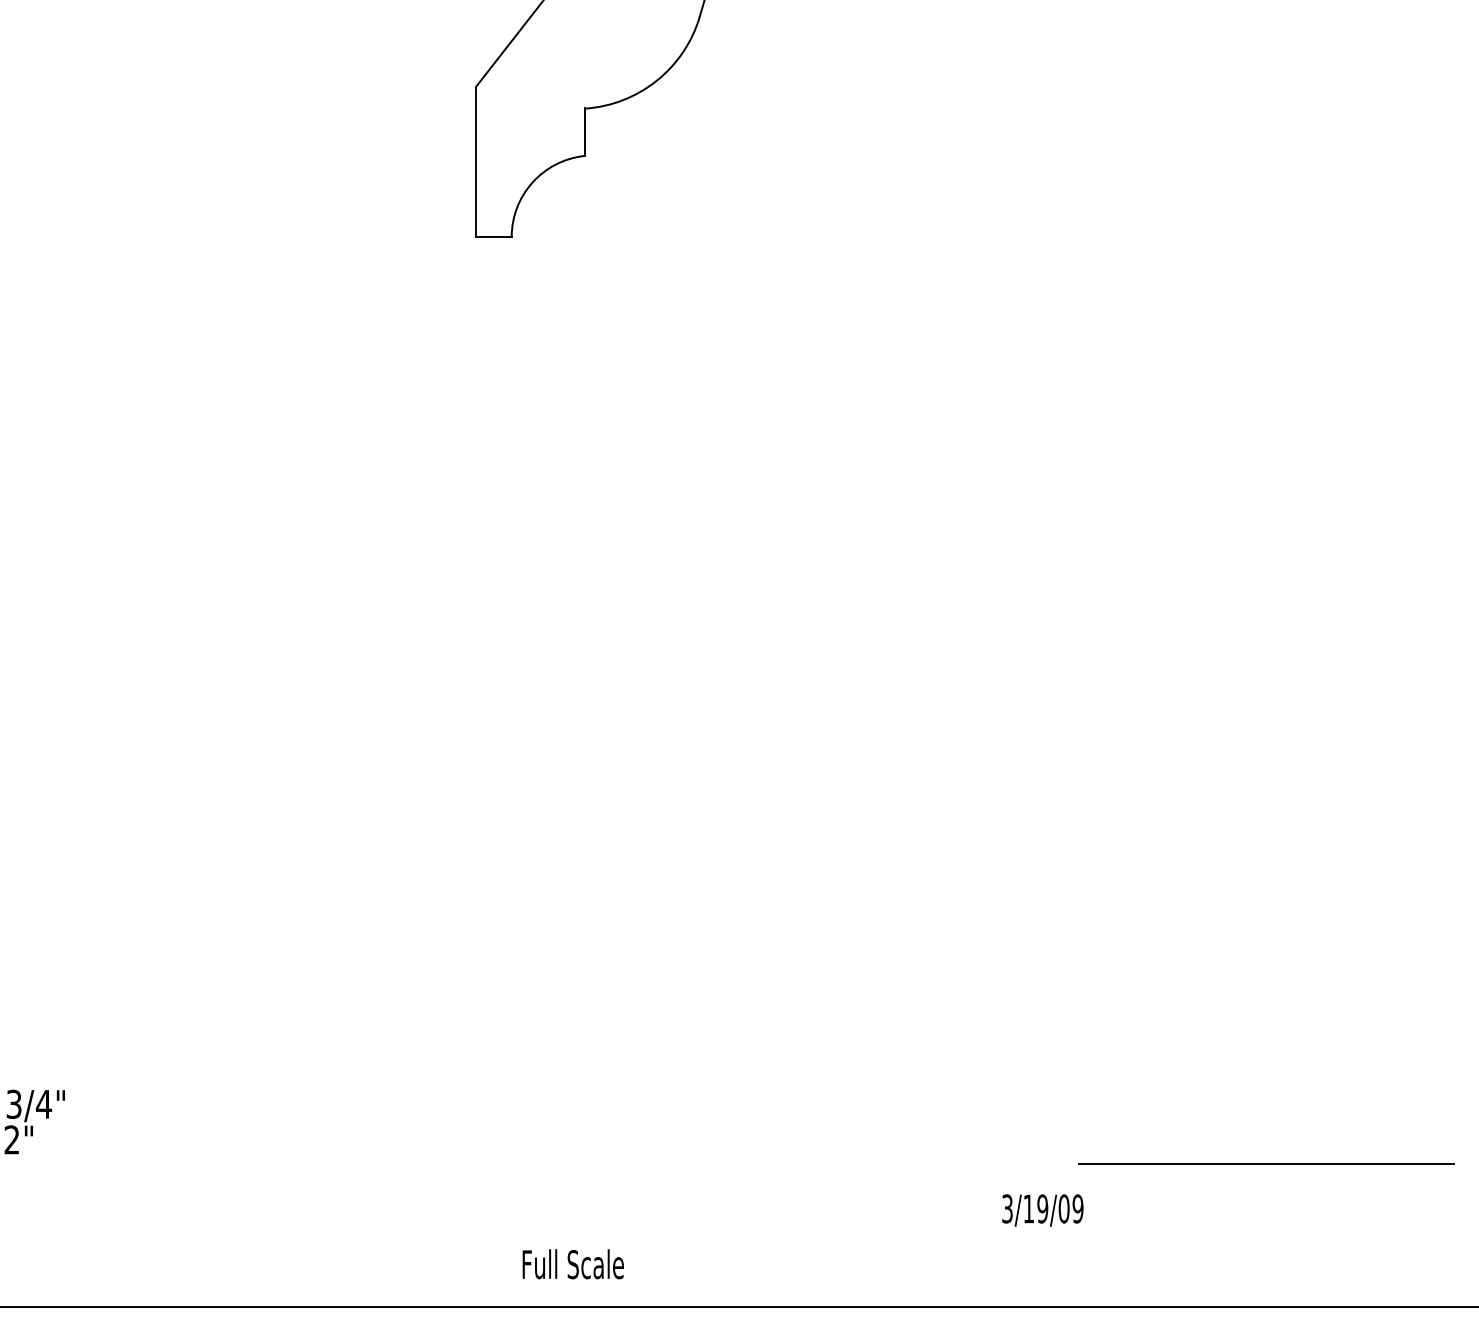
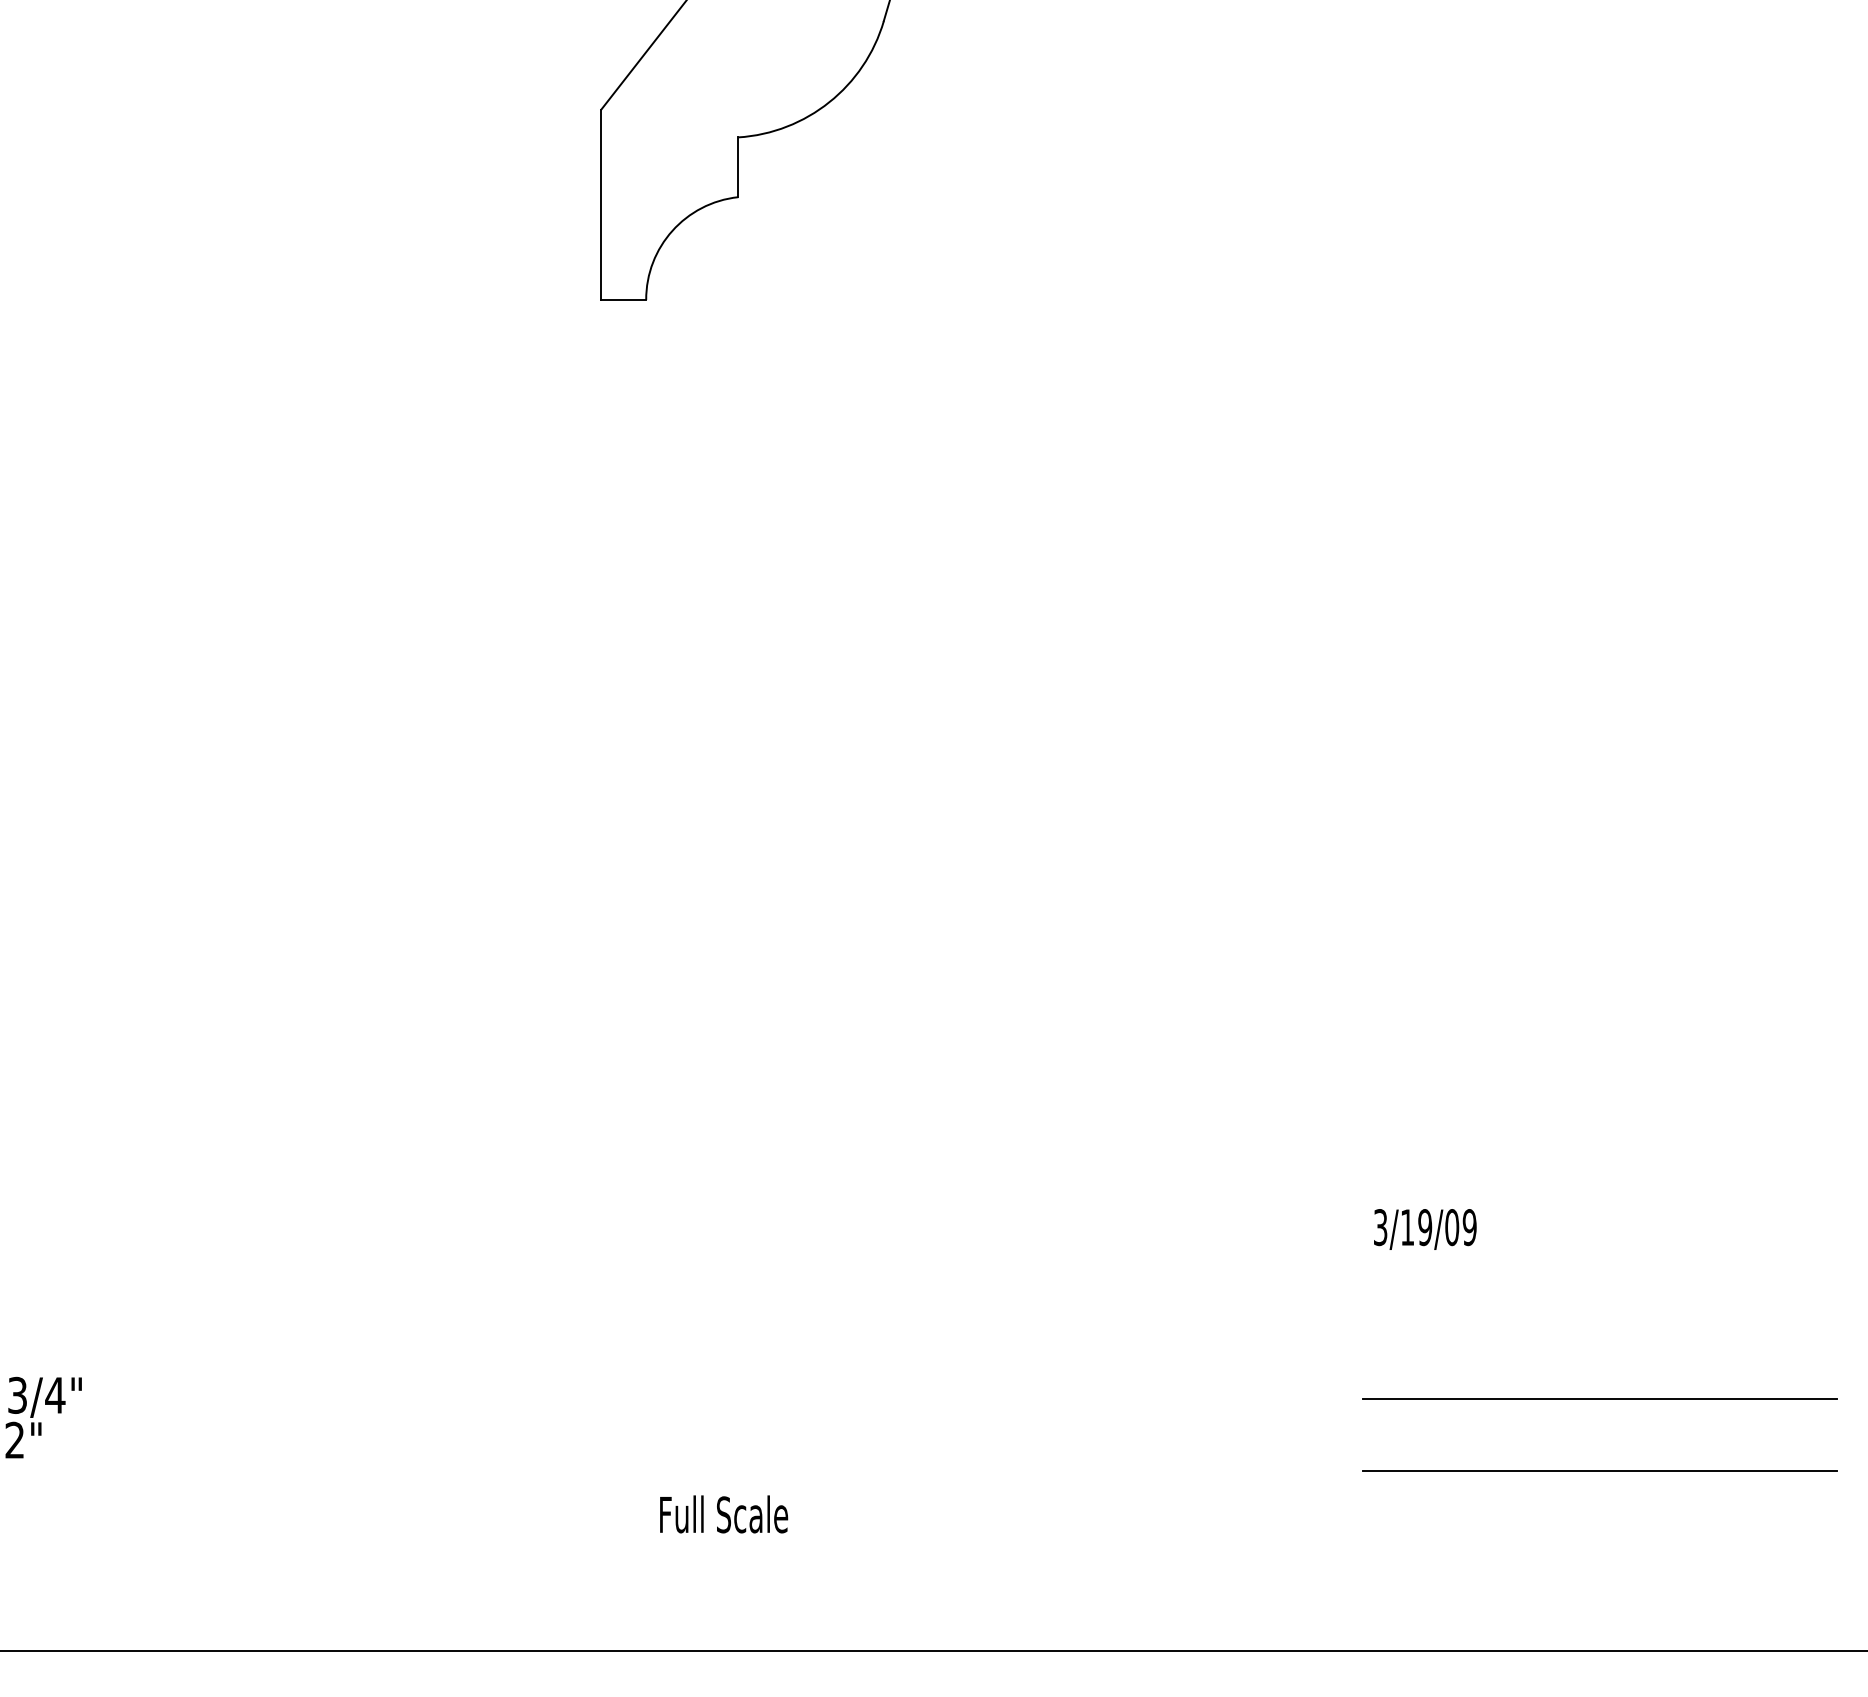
line: (1266, 1107) -> (1599, 1399), added
text: (1043, 1210) -> (1425, 1229), moved
text: (573, 1264) -> (724, 1514), moved

